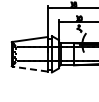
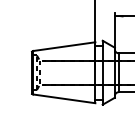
line: (30, 69) -> (64, 99), dashed -> solid

